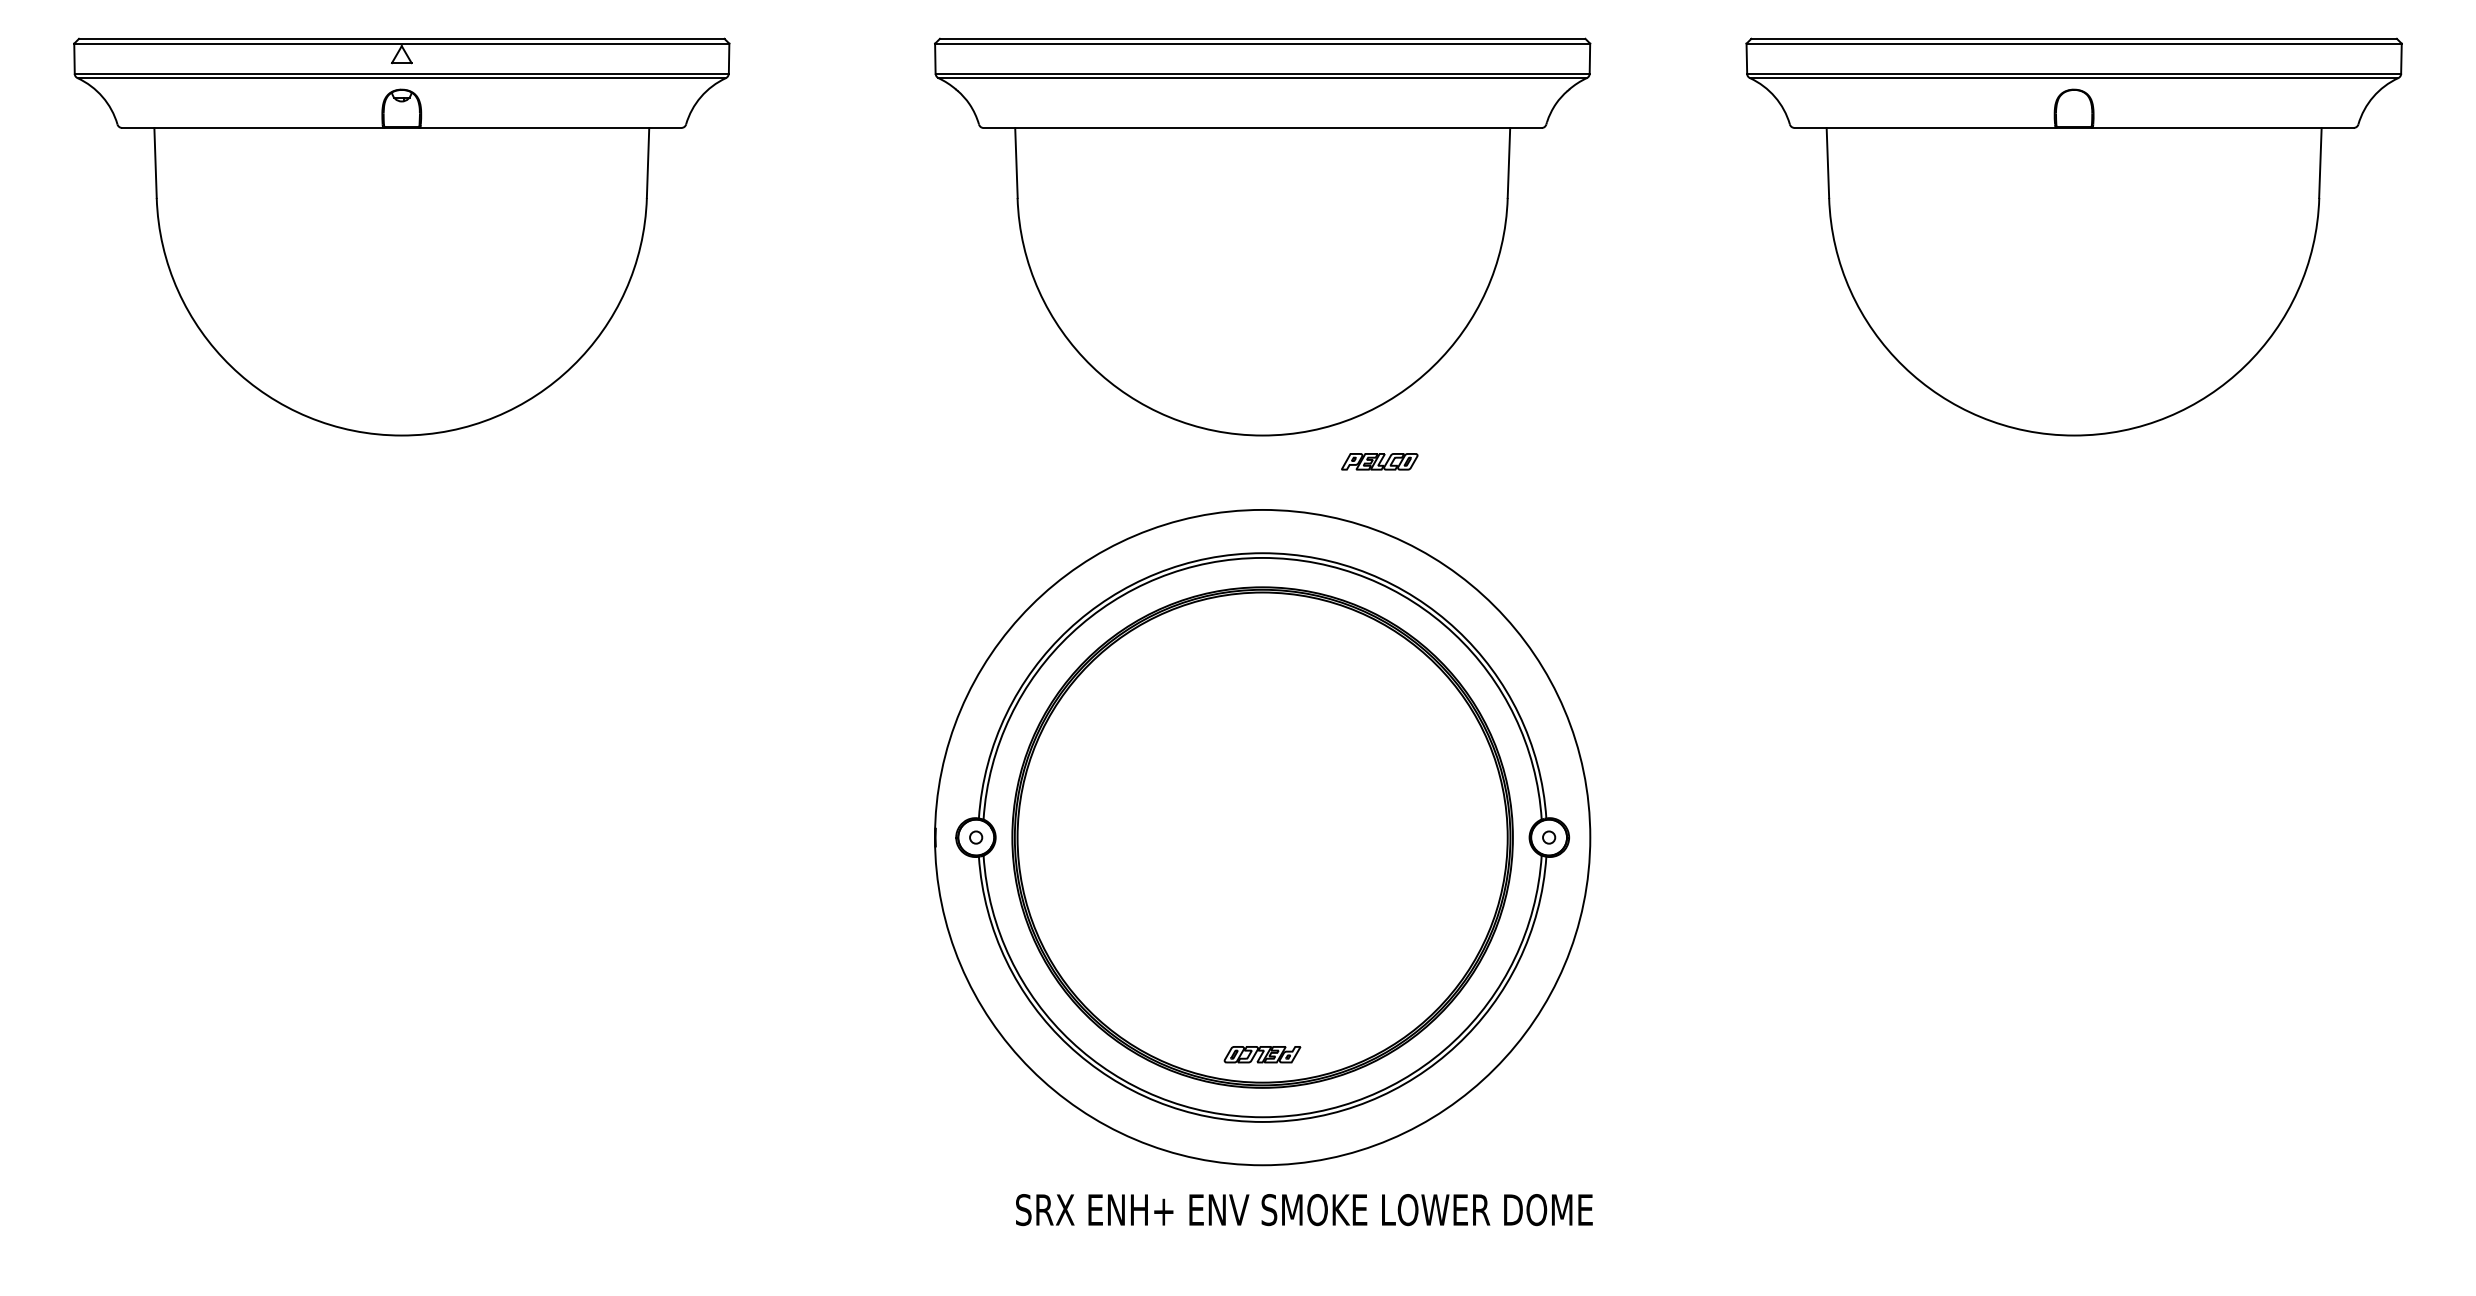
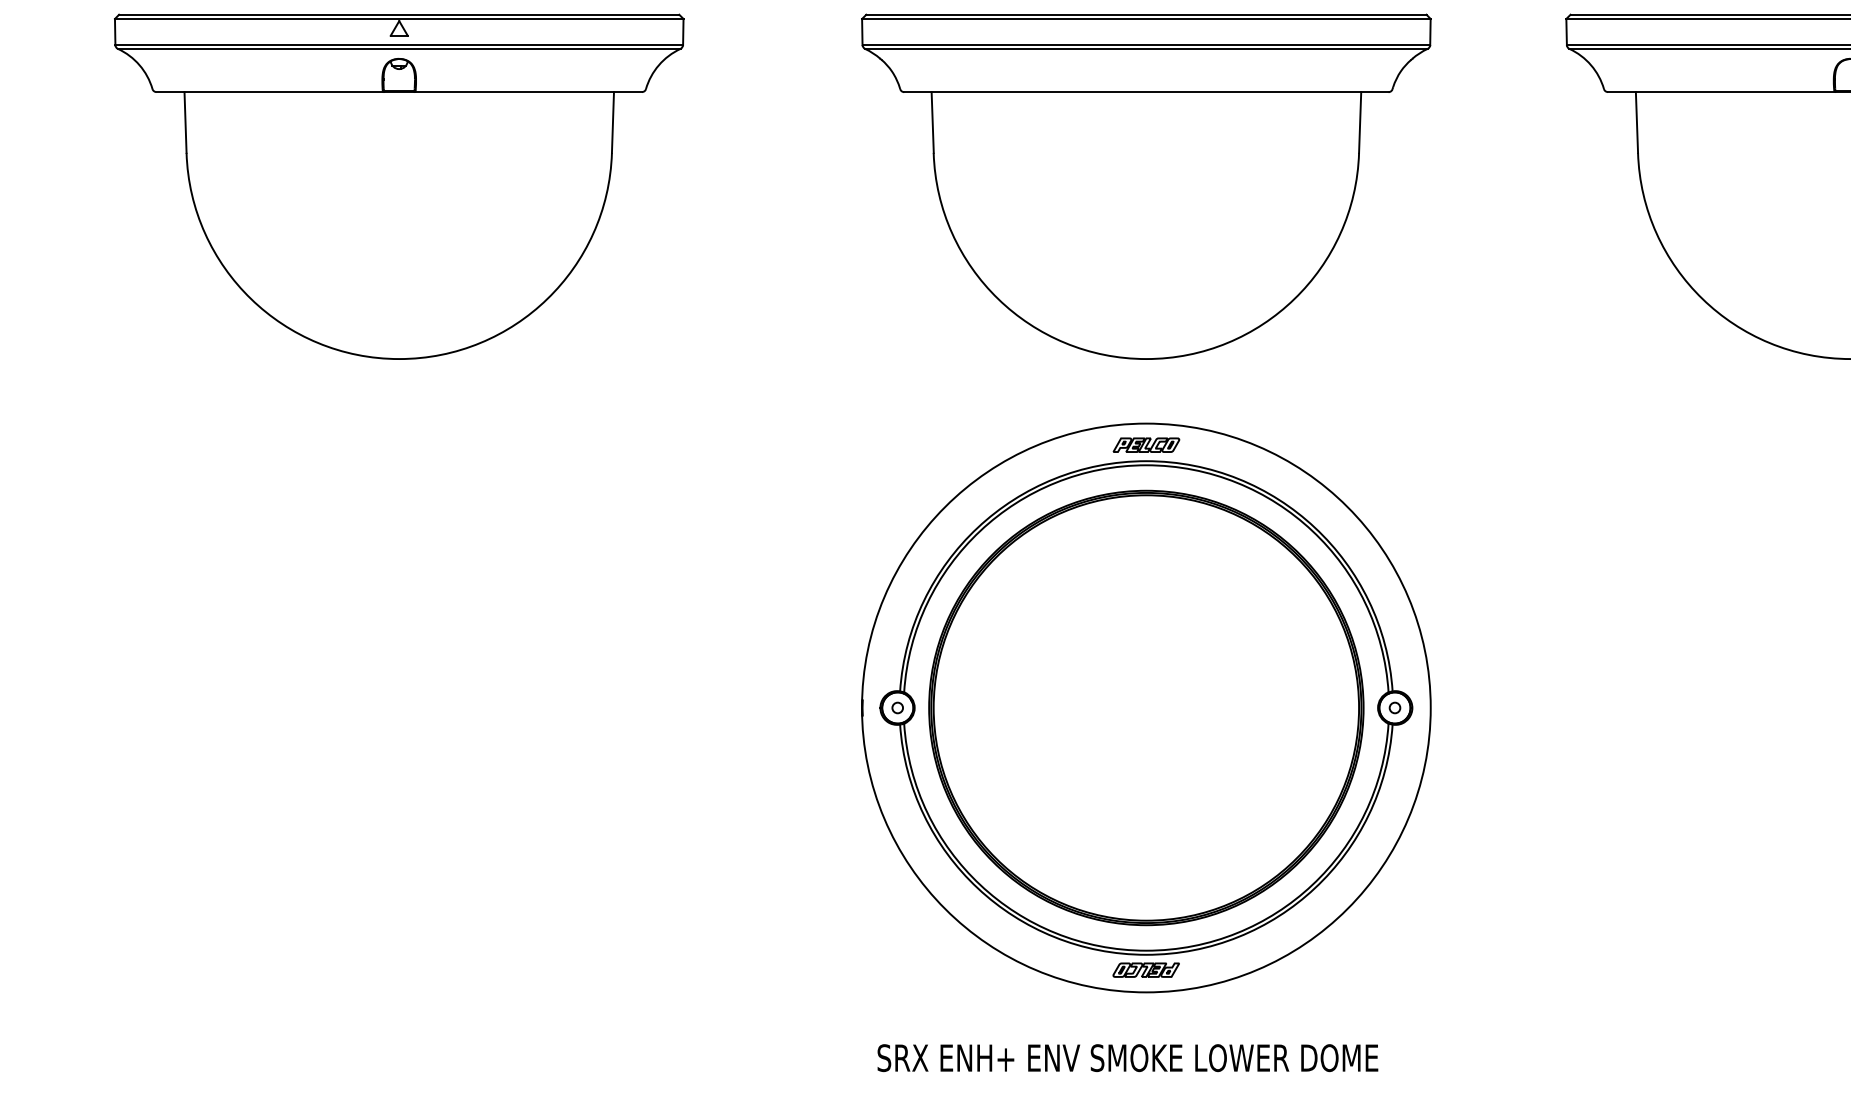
part: (1379, 461) -> (1146, 444), moved
part: (1262, 1054) -> (1146, 970), moved
text: (1304, 1210) -> (1128, 1058), moved

